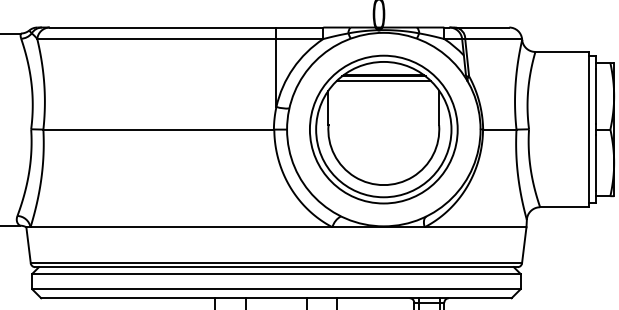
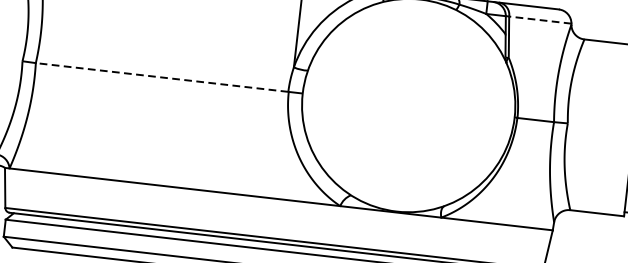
line: (493, 39) -> (540, 20), solid -> dashed
line: (158, 129) -> (161, 77), solid -> dashed
part: (383, 129) -> (408, 105), removed

